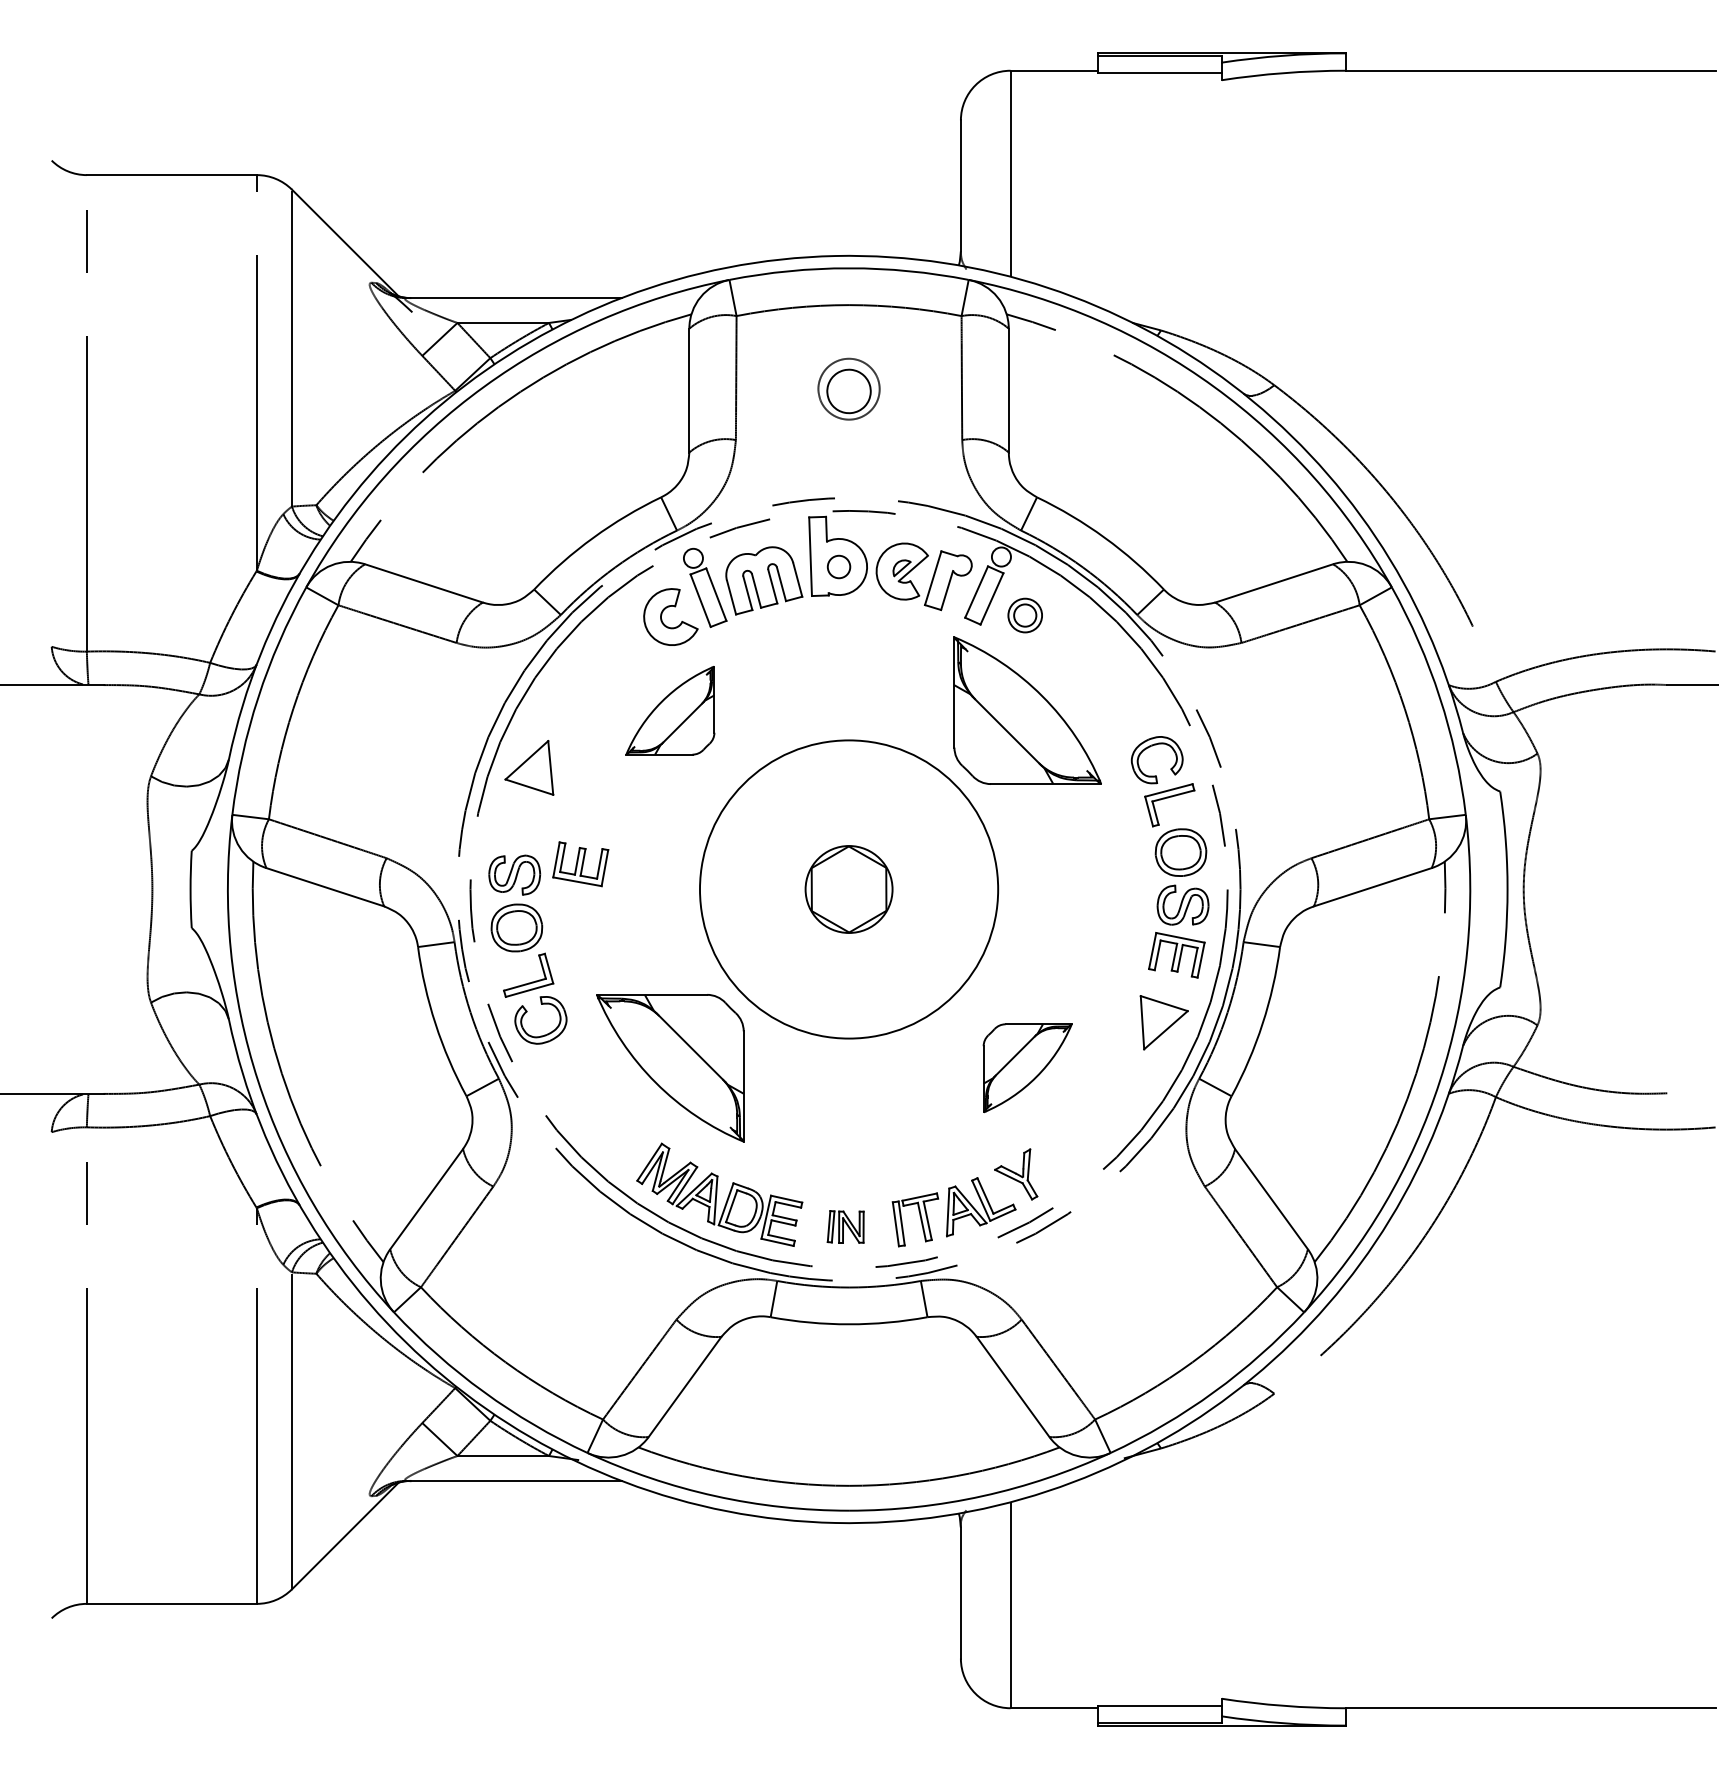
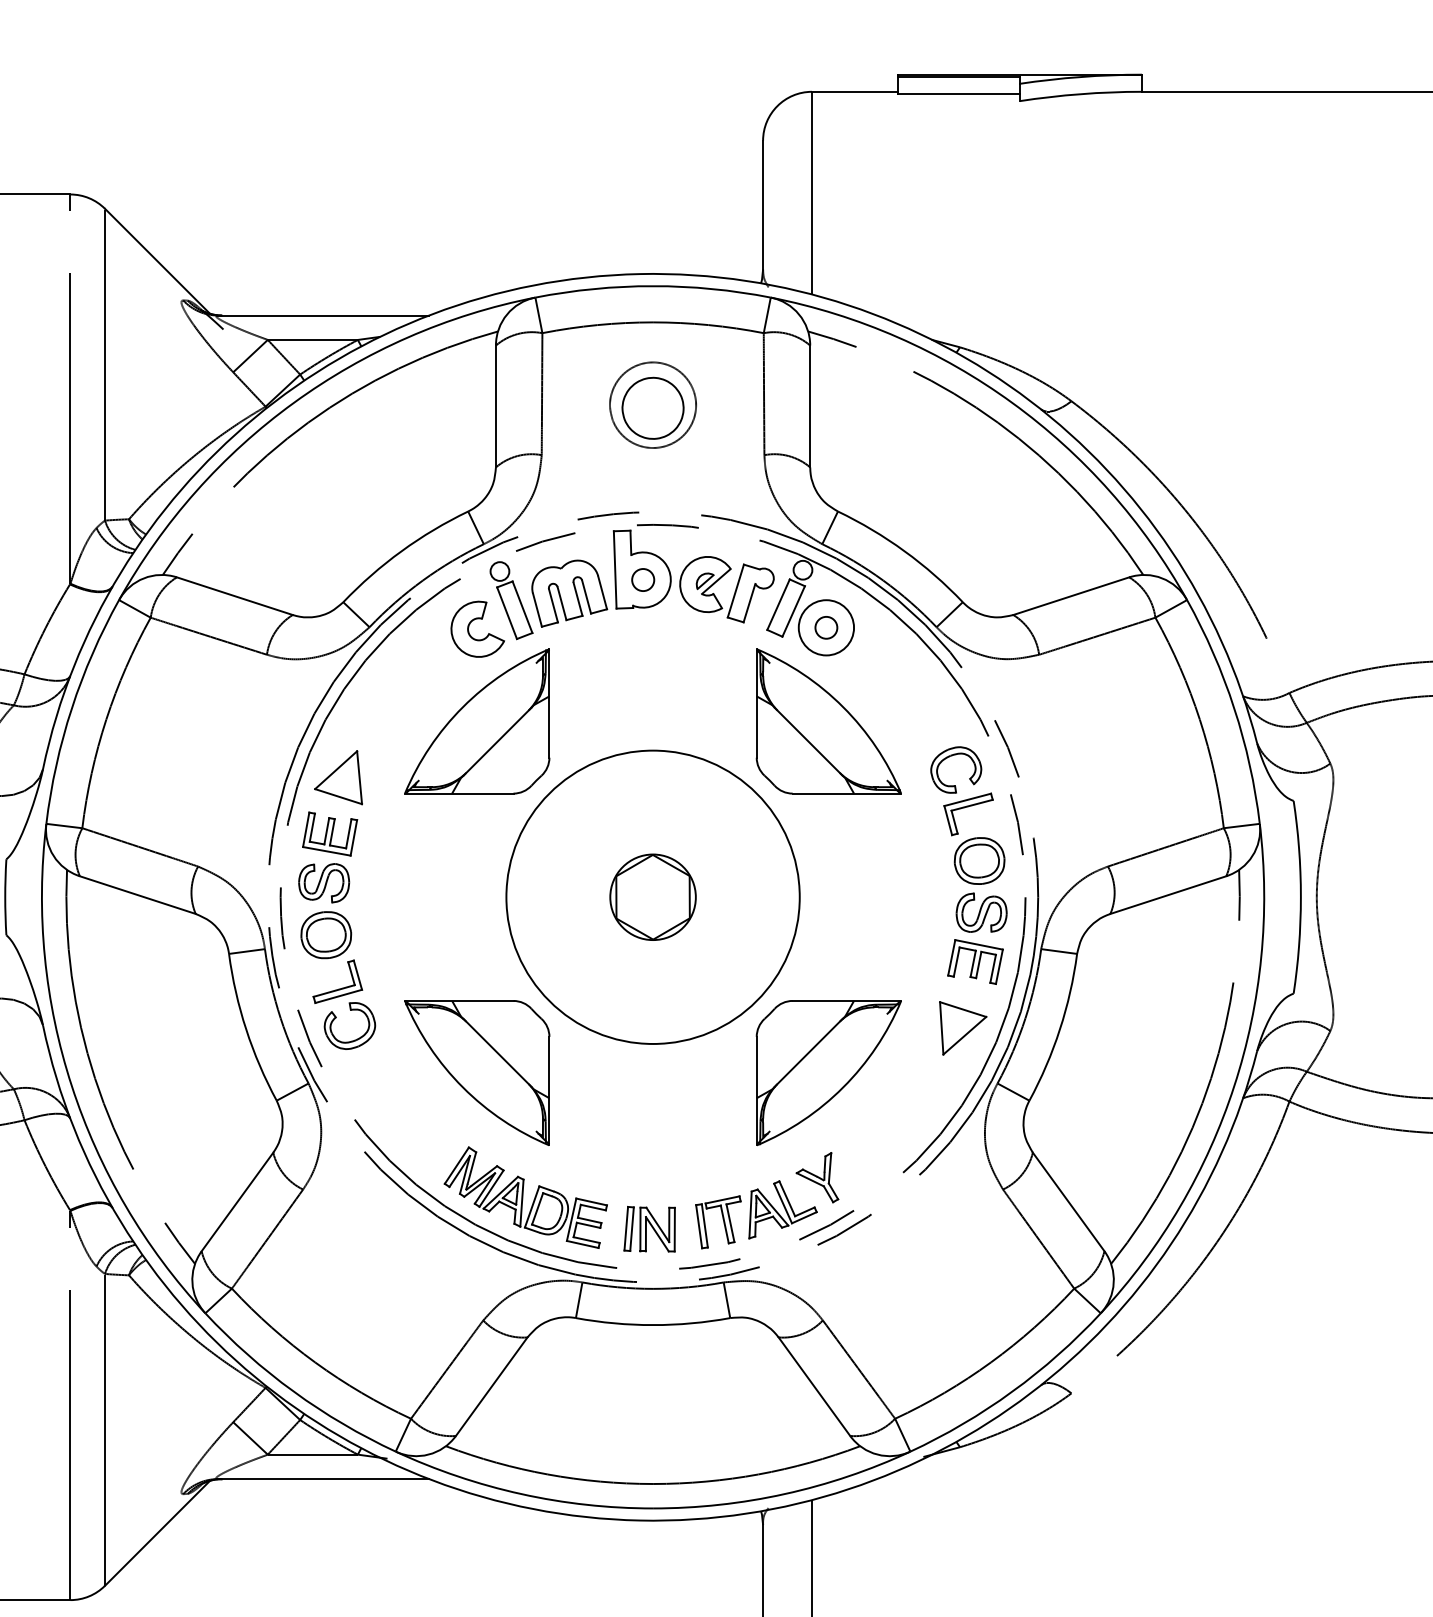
part: (848, 388) -> (652, 404), size x1.43
circle: (1025, 615) -> (826, 627), size x1.67
part: (670, 710) -> (477, 721), size x1.67
part: (580, 864) -> (329, 834), moved
part: (1027, 1068) -> (828, 1073), size x1.67
part: (845, 1226) -> (649, 1228), size x1.43

